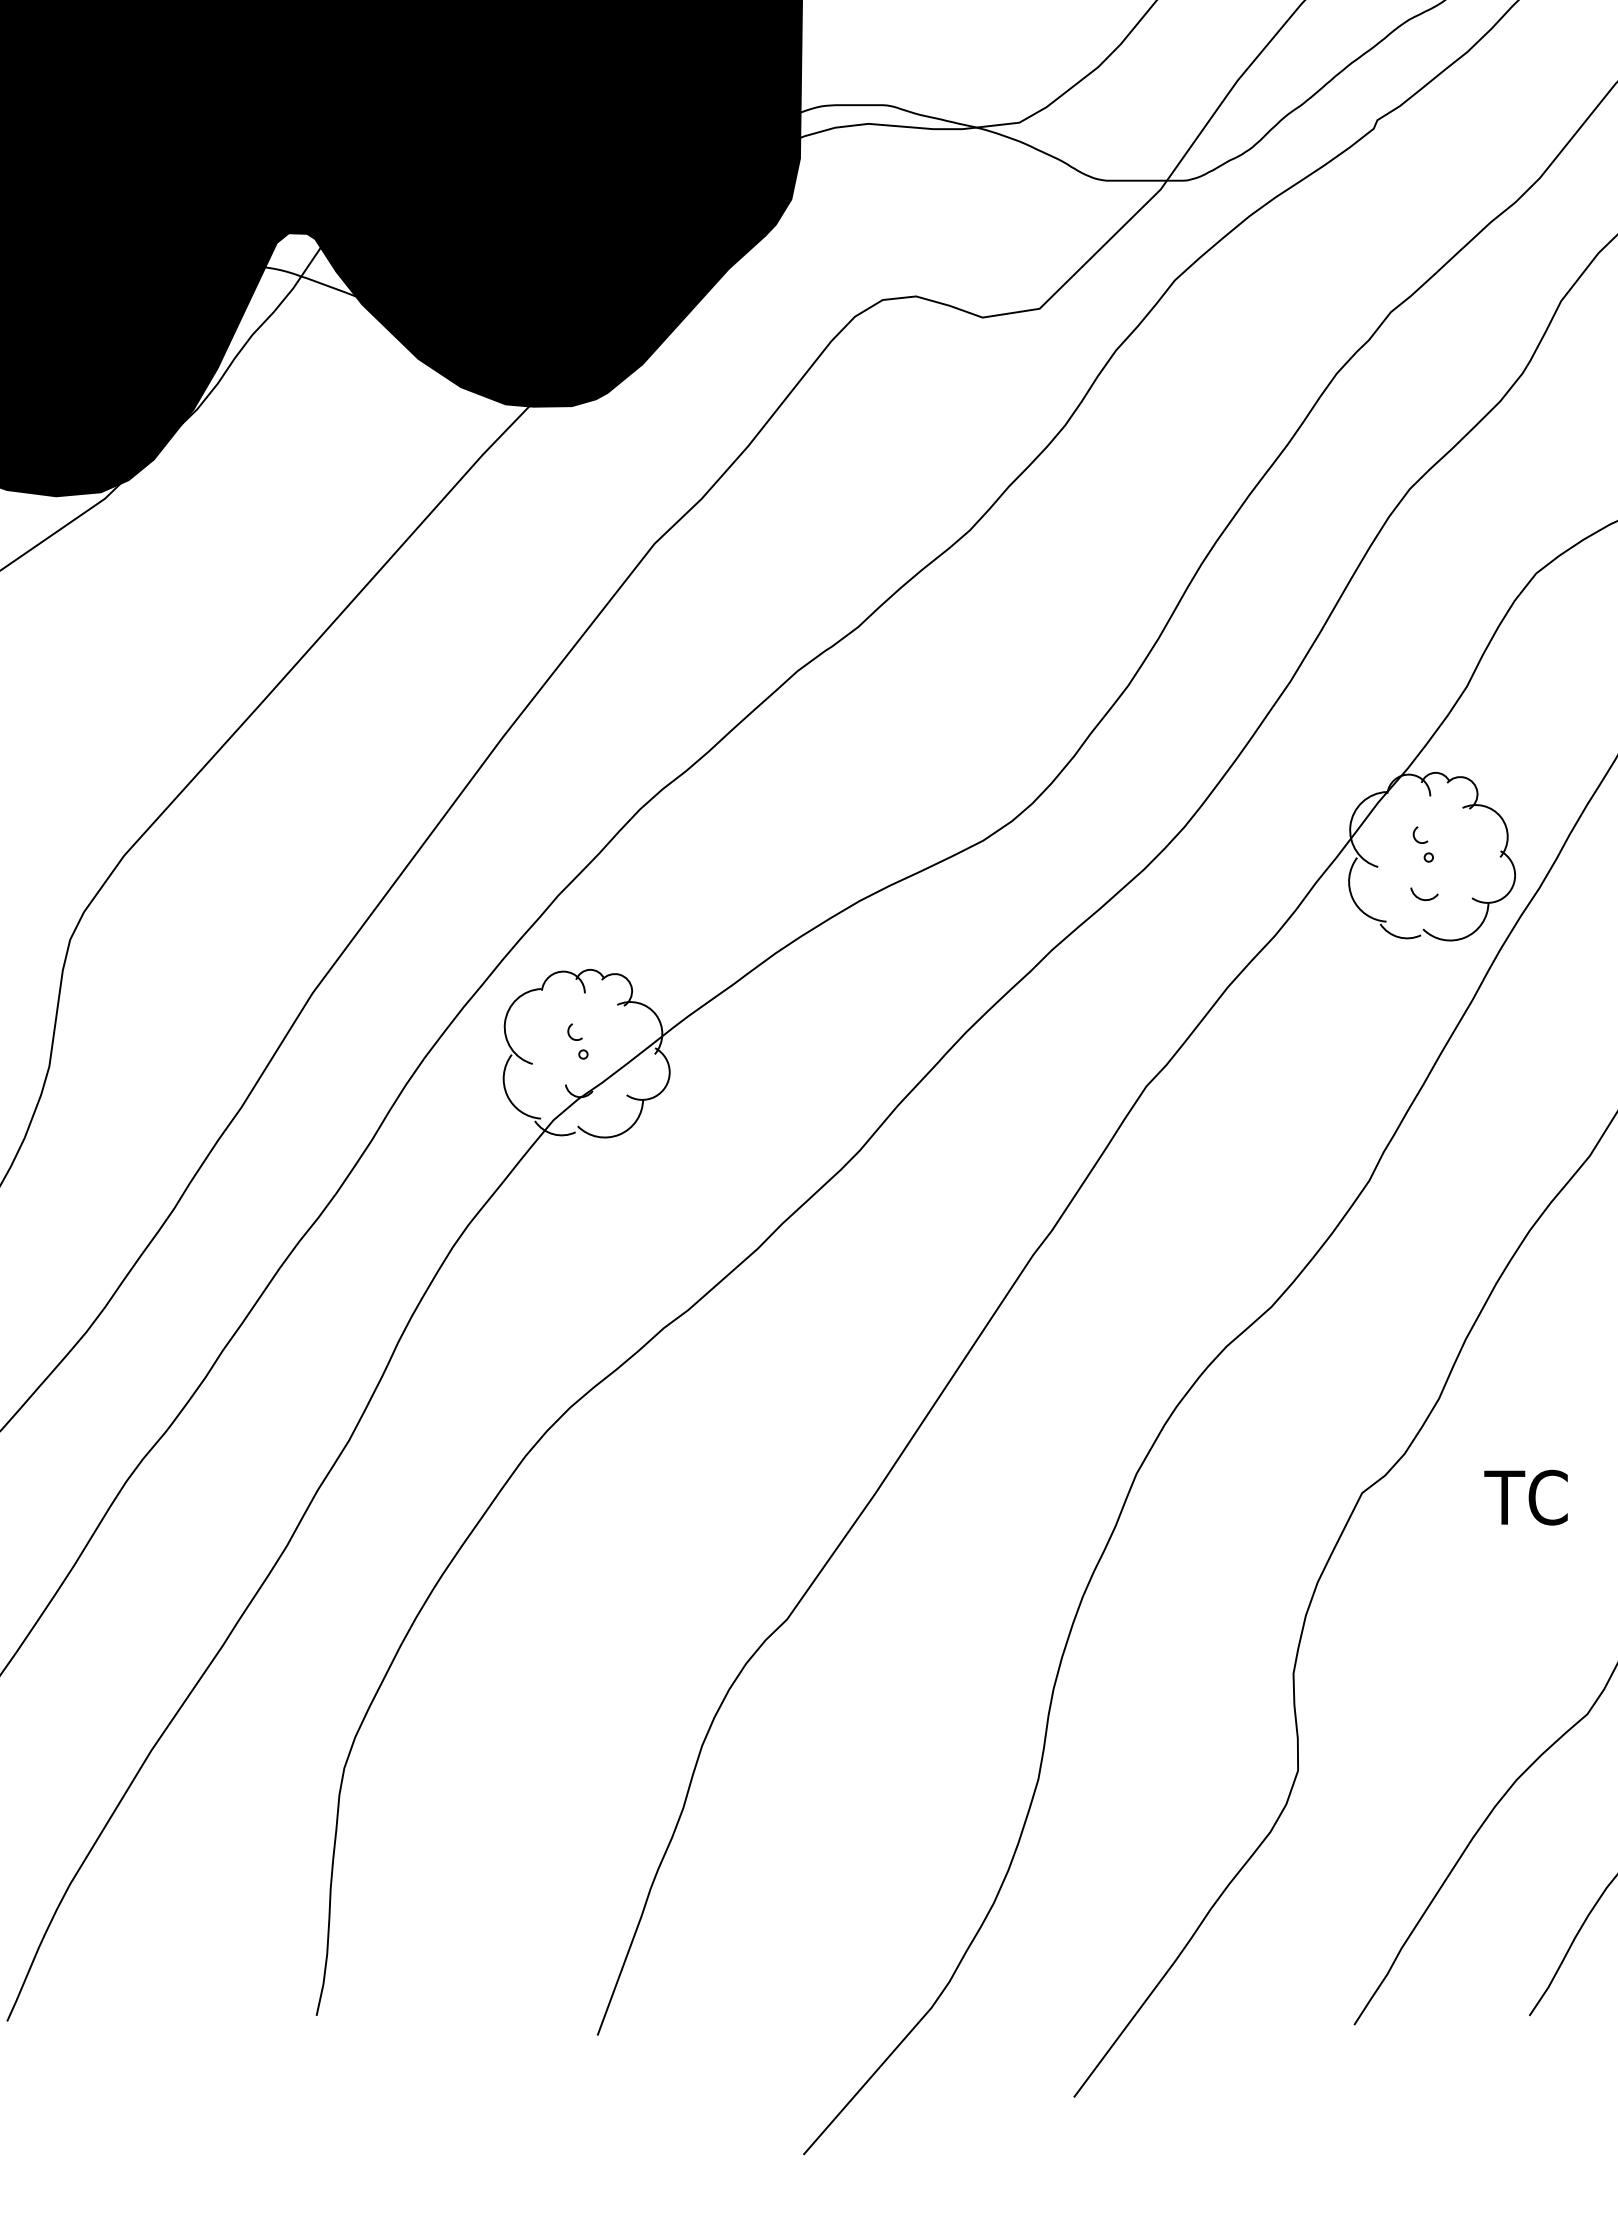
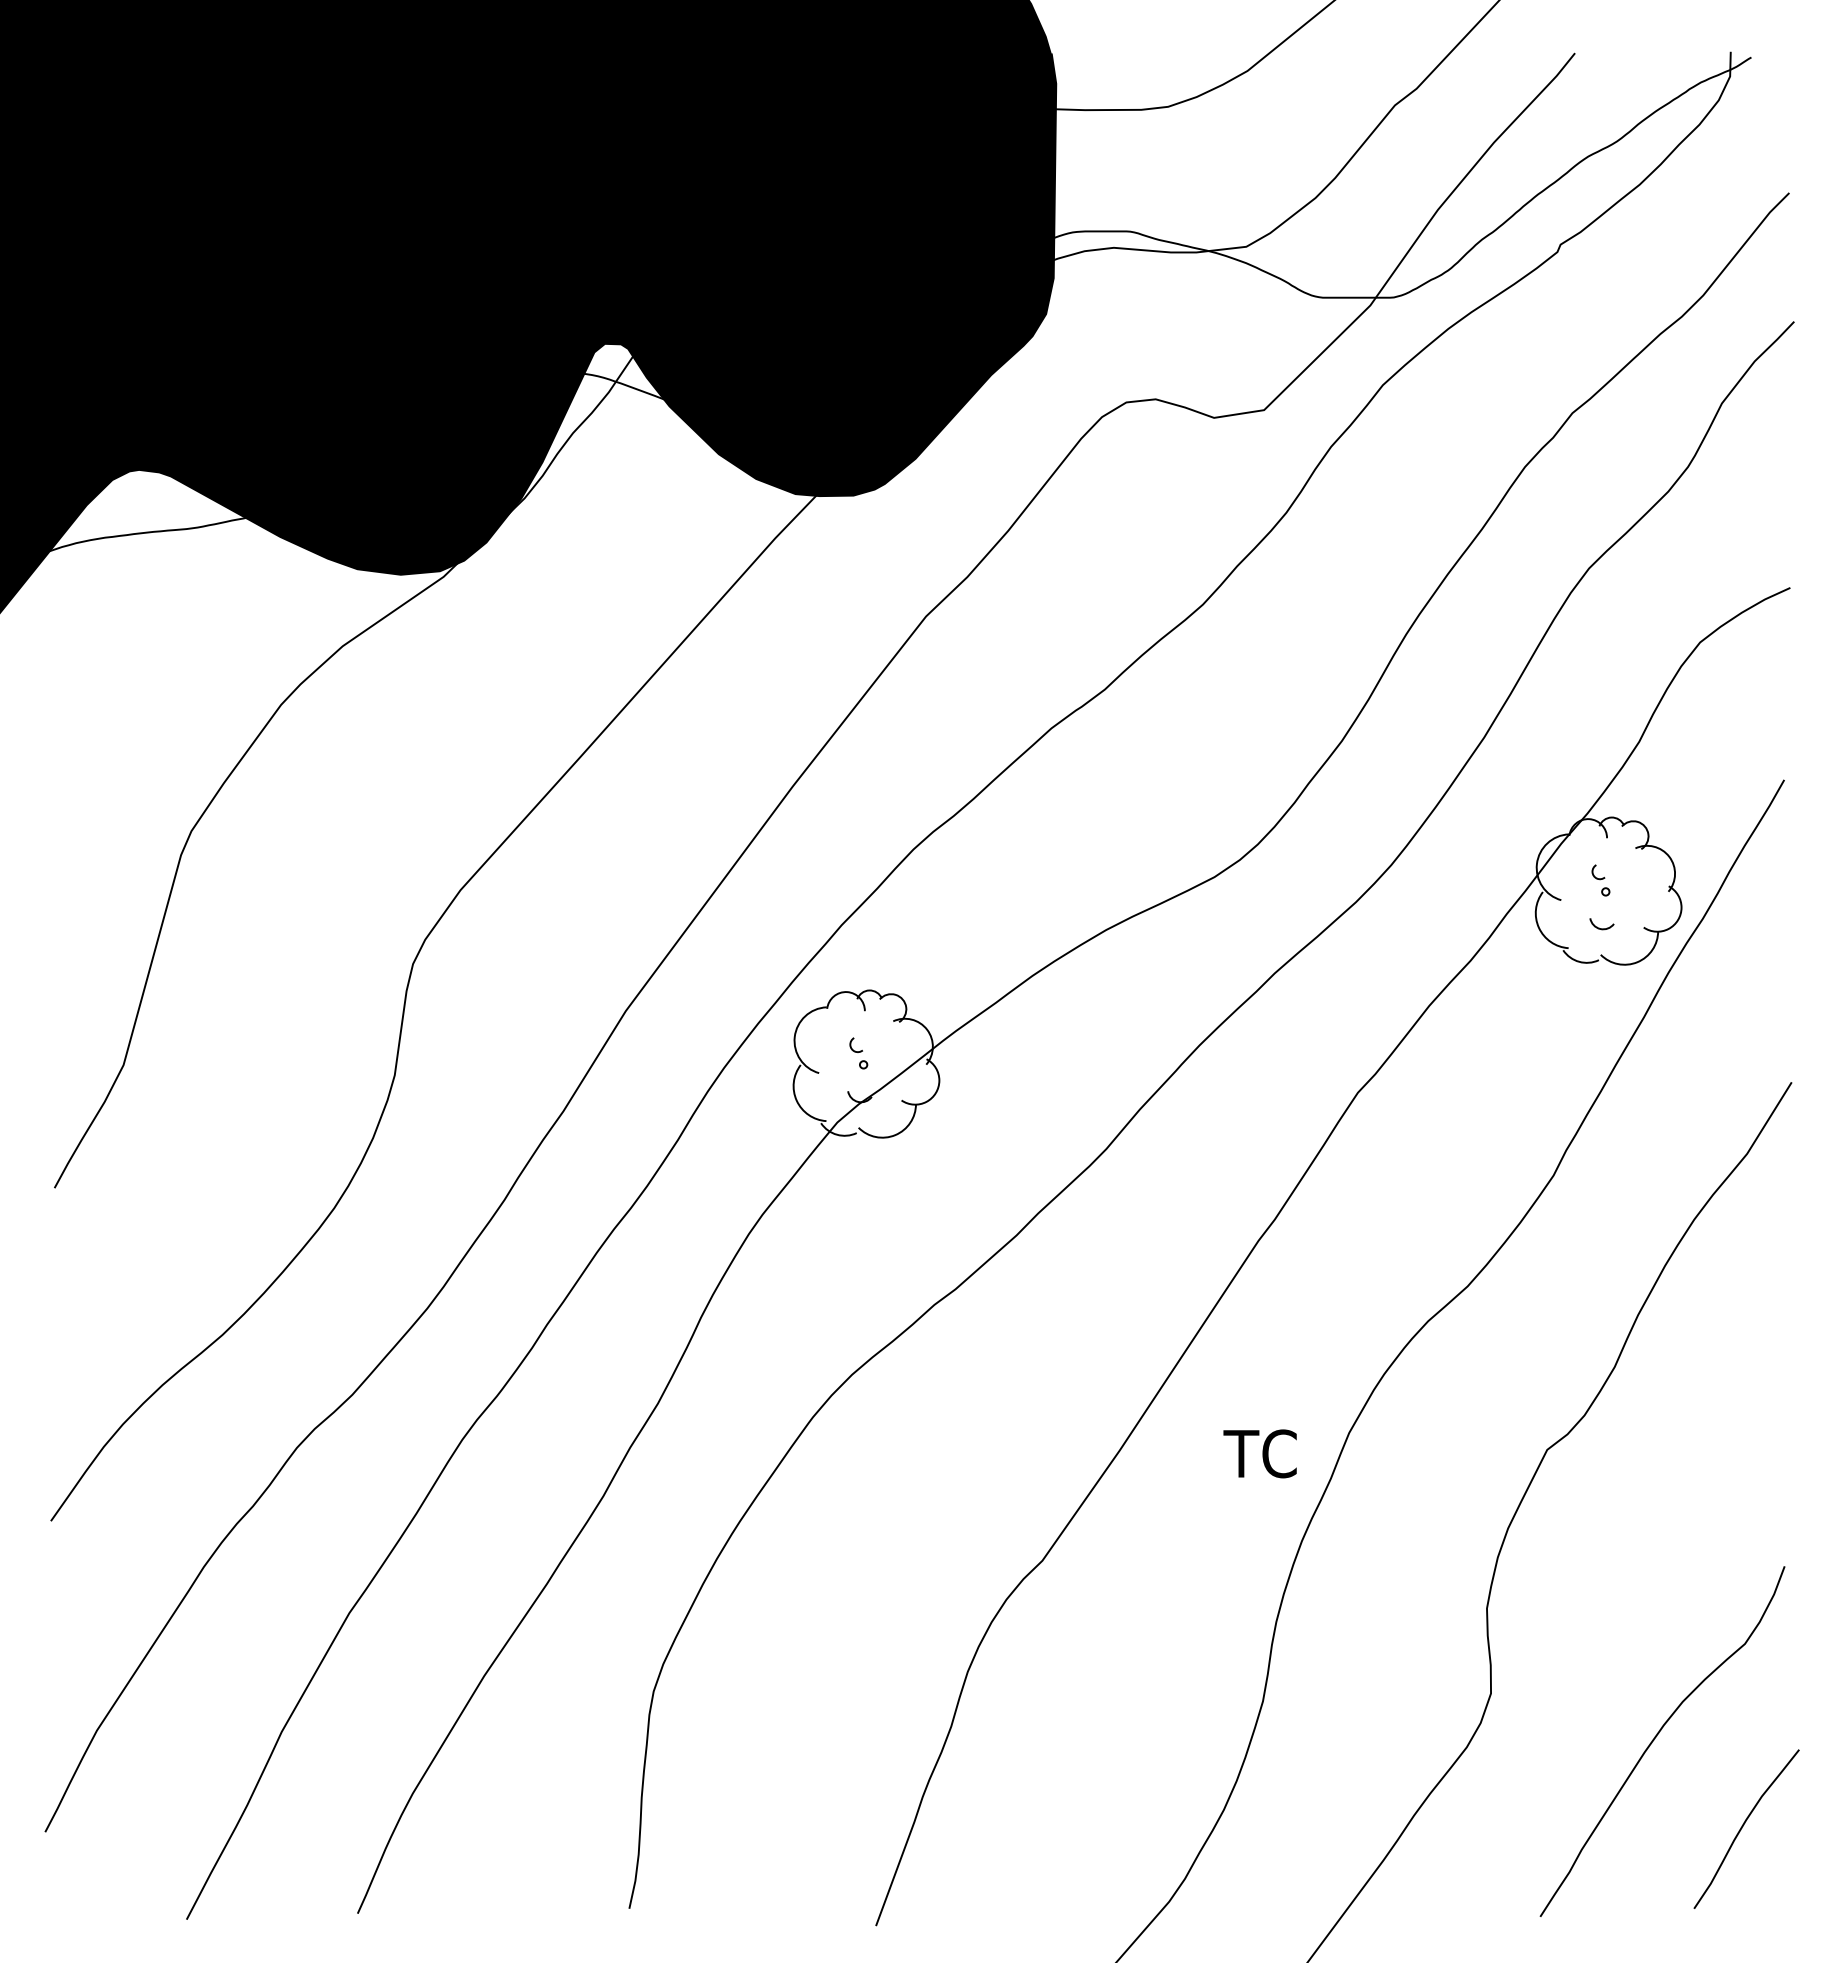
text: (1525, 1497) -> (1259, 1453), moved

